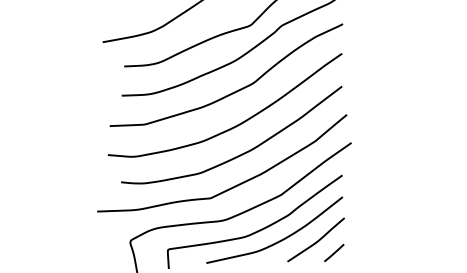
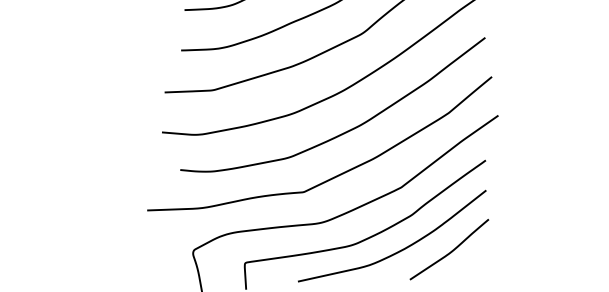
line: (334, 252) -> (474, 266), removed

